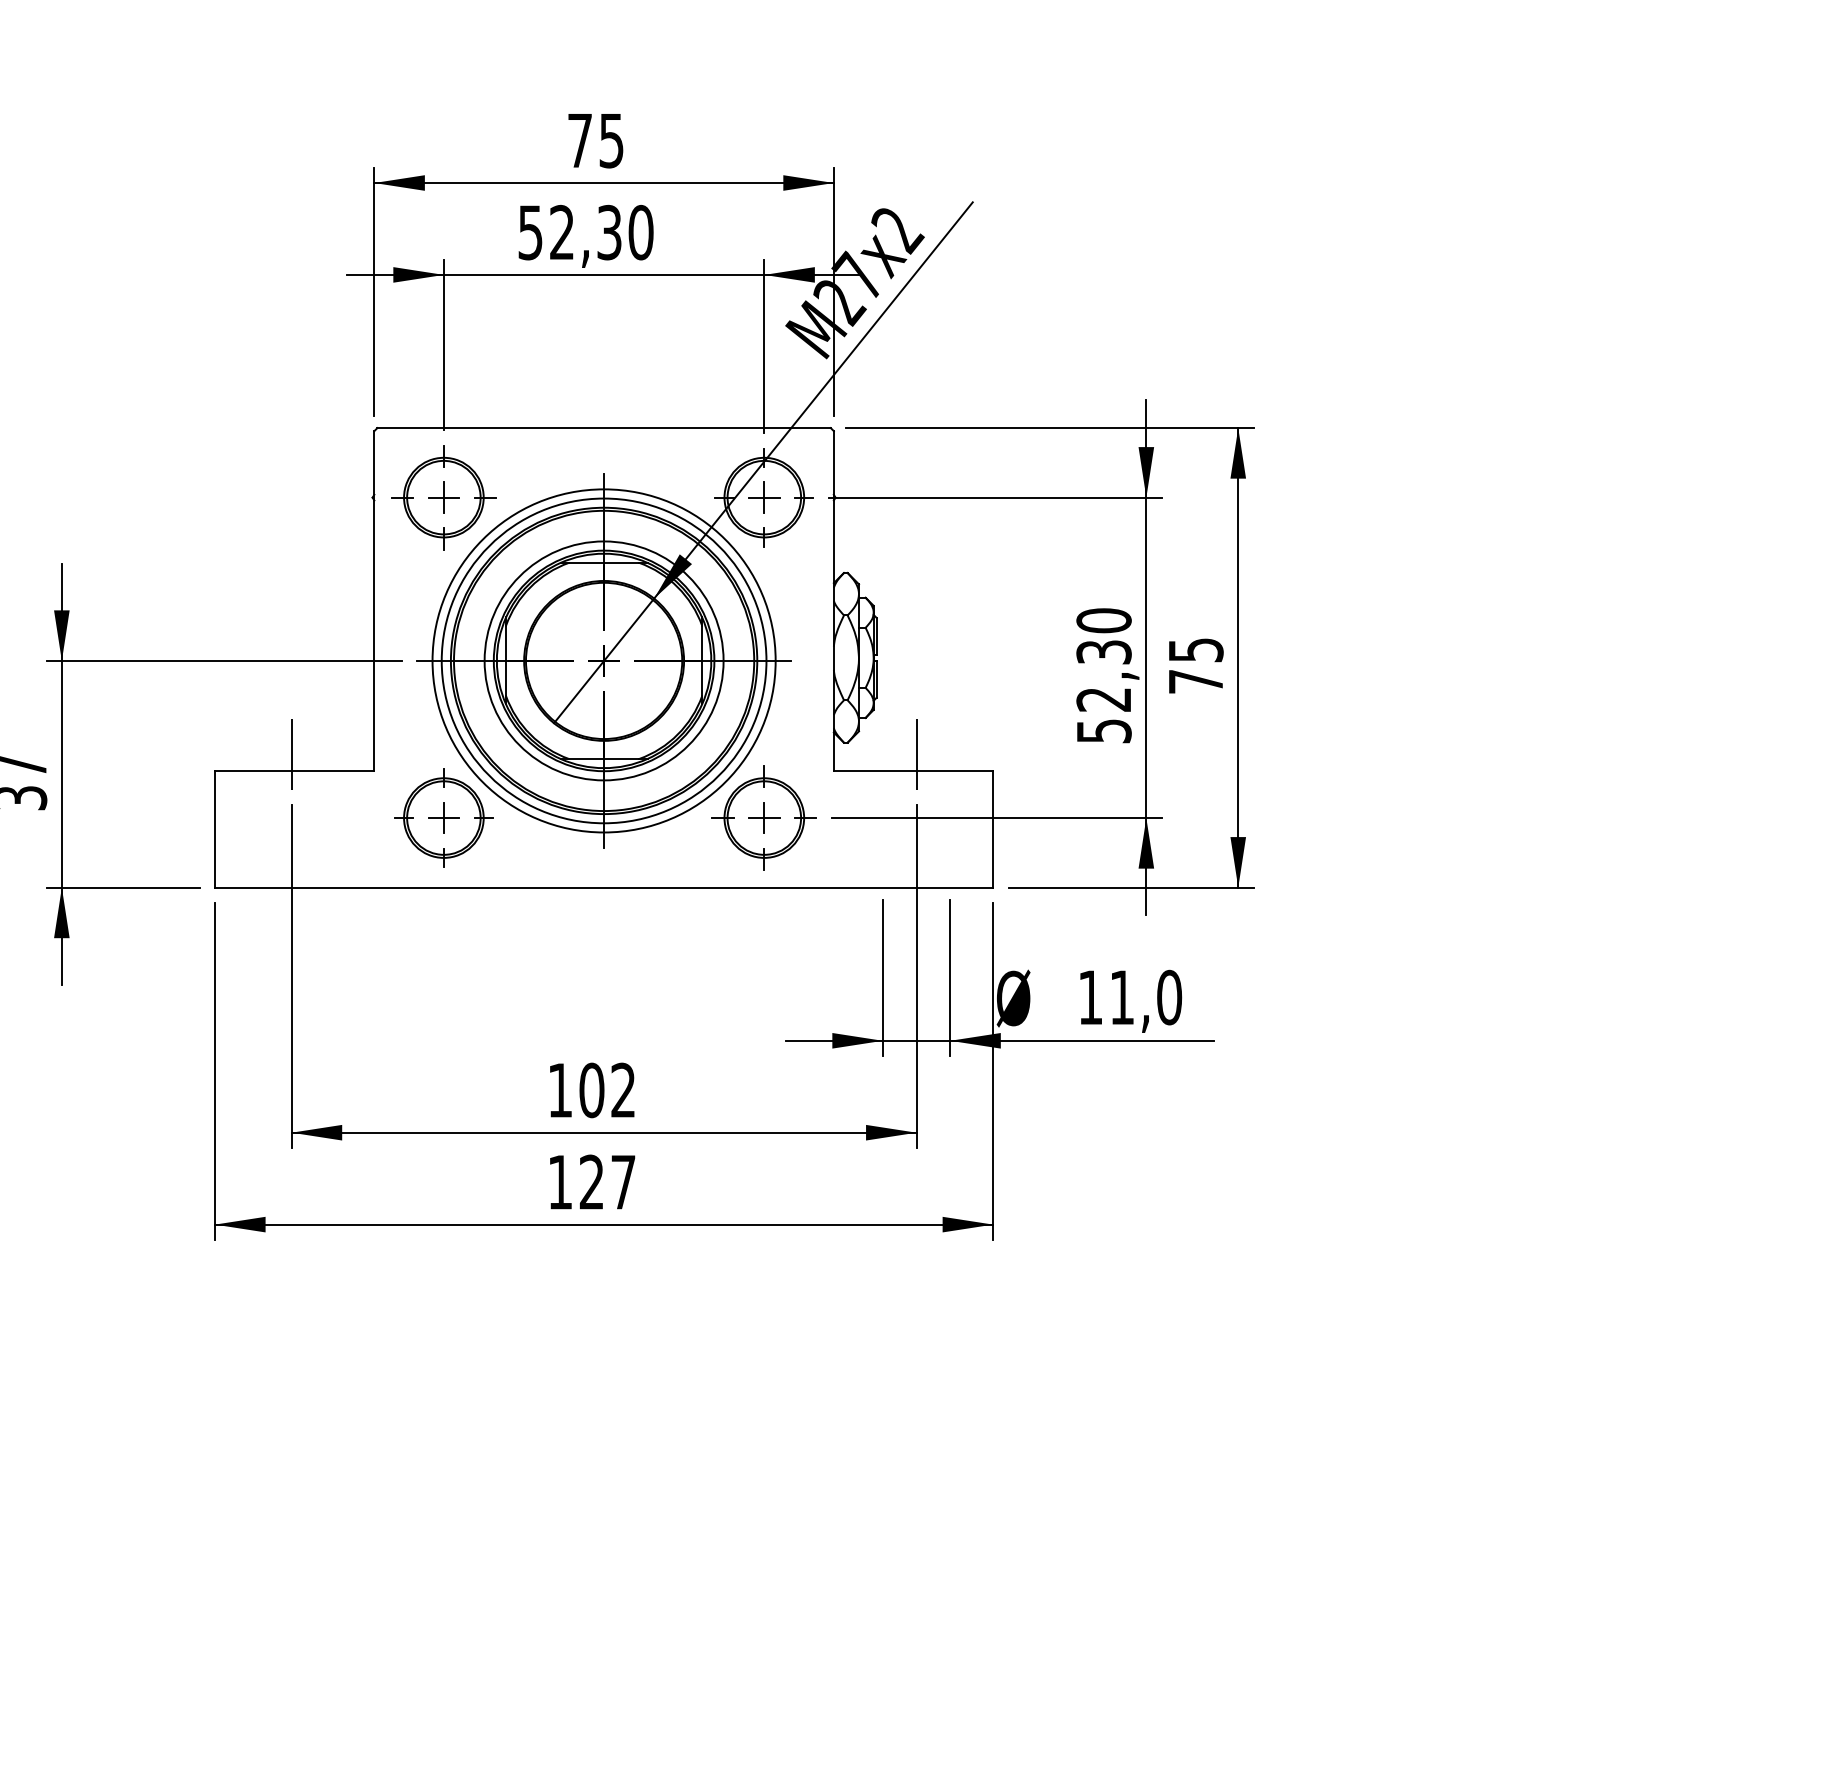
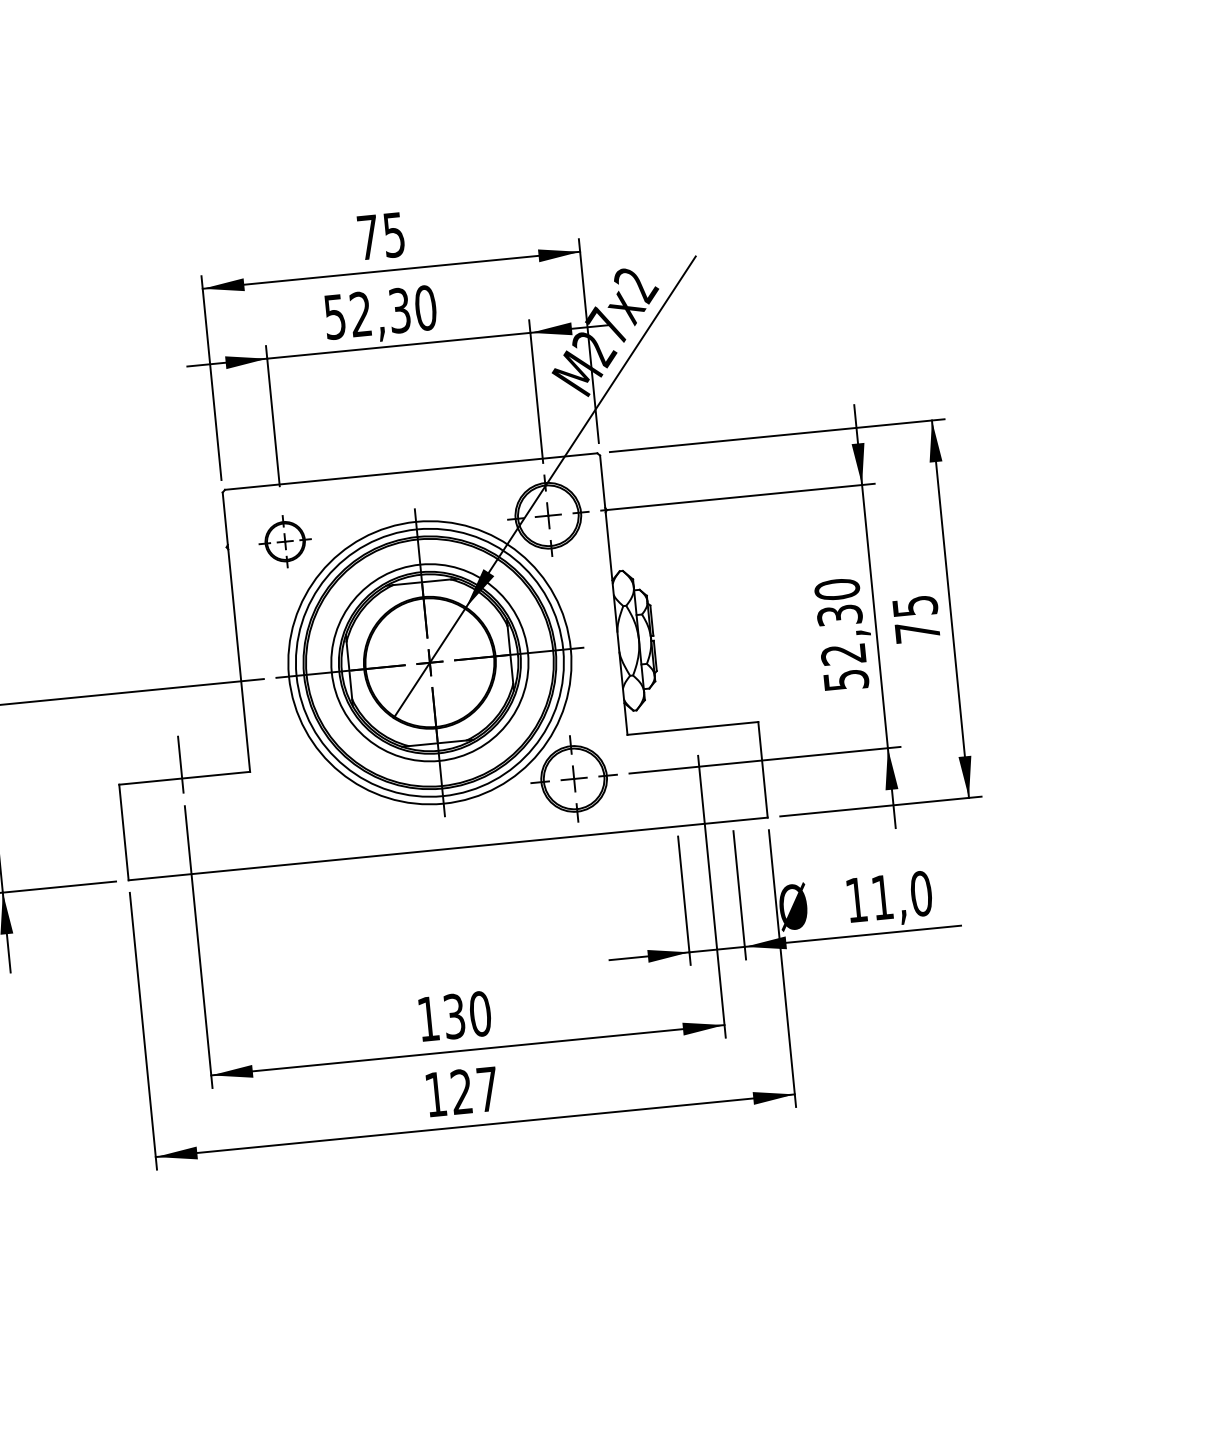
part: (443, 497) -> (284, 541), size x0.6
line: (916, 754) -> (694, 714), removed
part: (443, 817) -> (310, 804), removed
text: (607, 1090) -> (467, 1015), 102 -> 130

